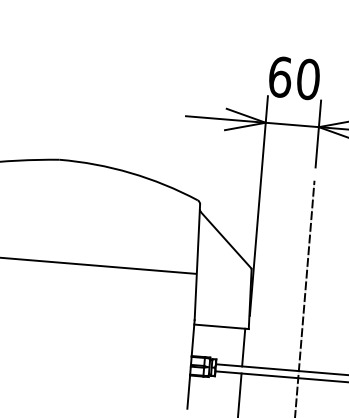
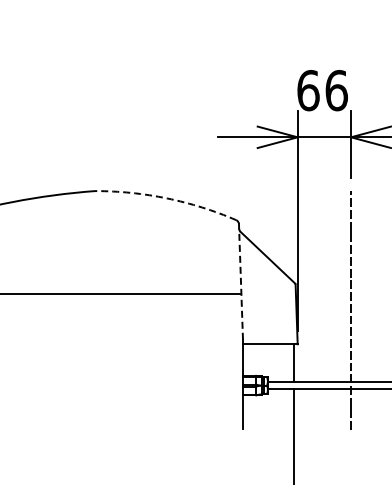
text: (308, 79) -> (336, 90), 60 -> 66
arc: (130, 173) -> (167, 198), solid -> dashed
line: (197, 265) -> (241, 285), solid -> dashed

